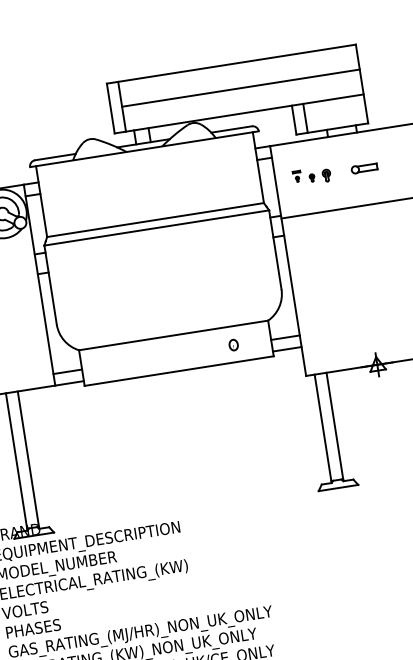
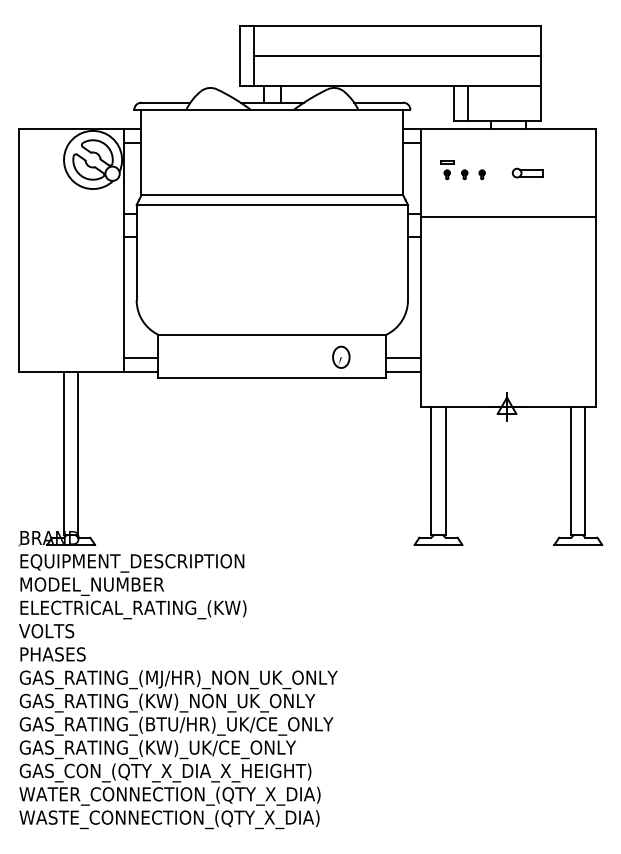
part: (326, 175) -> (481, 174), size x0.62
part: (297, 176) -> (447, 170), size x1.43
part: (233, 344) -> (341, 356), size x1.67

